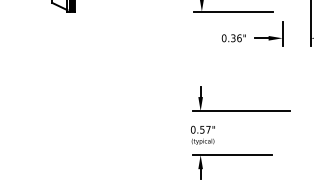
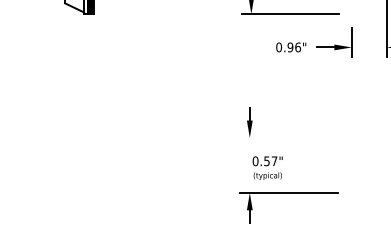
text: (233, 38) -> (290, 47), 0.36" -> 0.96"
line: (241, 110) -> (300, 137), removed
text: (202, 134) -> (267, 167), moved

